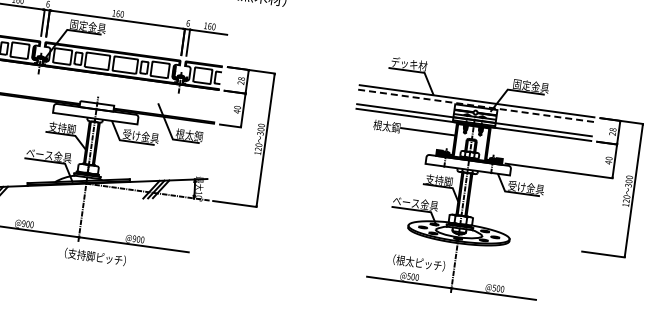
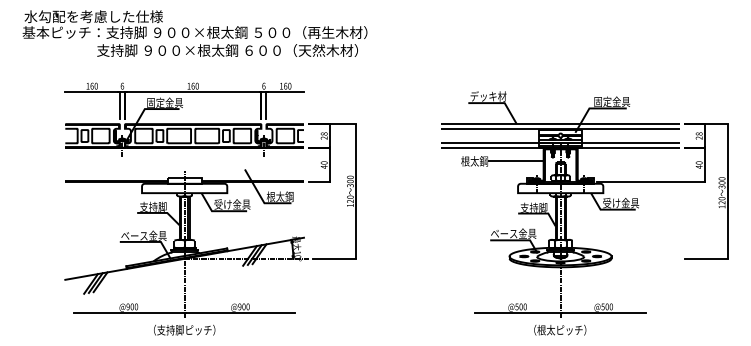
line: (477, 105) -> (561, 128), dashed -> solid
text: (95, 256) -> (184, 329), moved
text: (419, 262) -> (560, 329), moved

